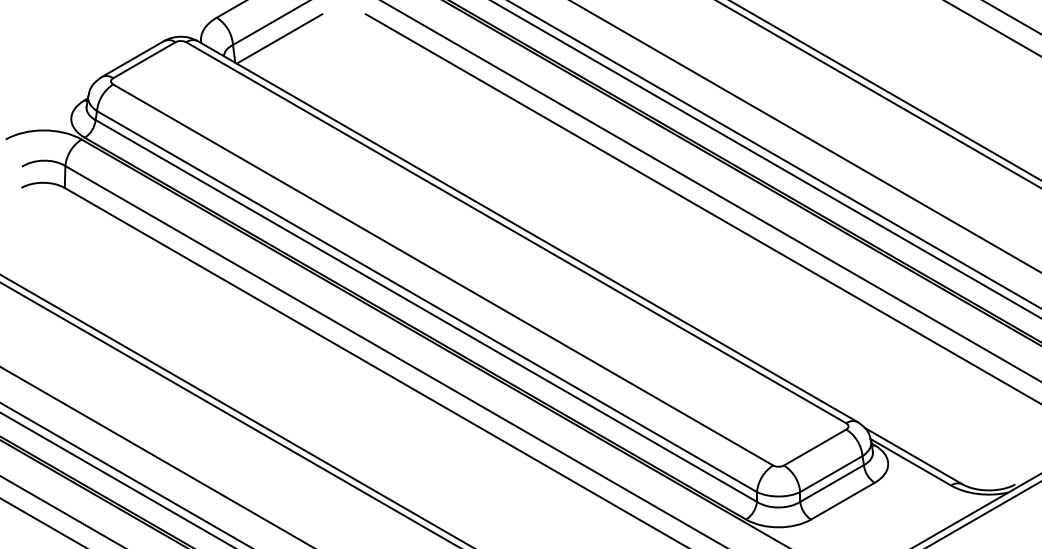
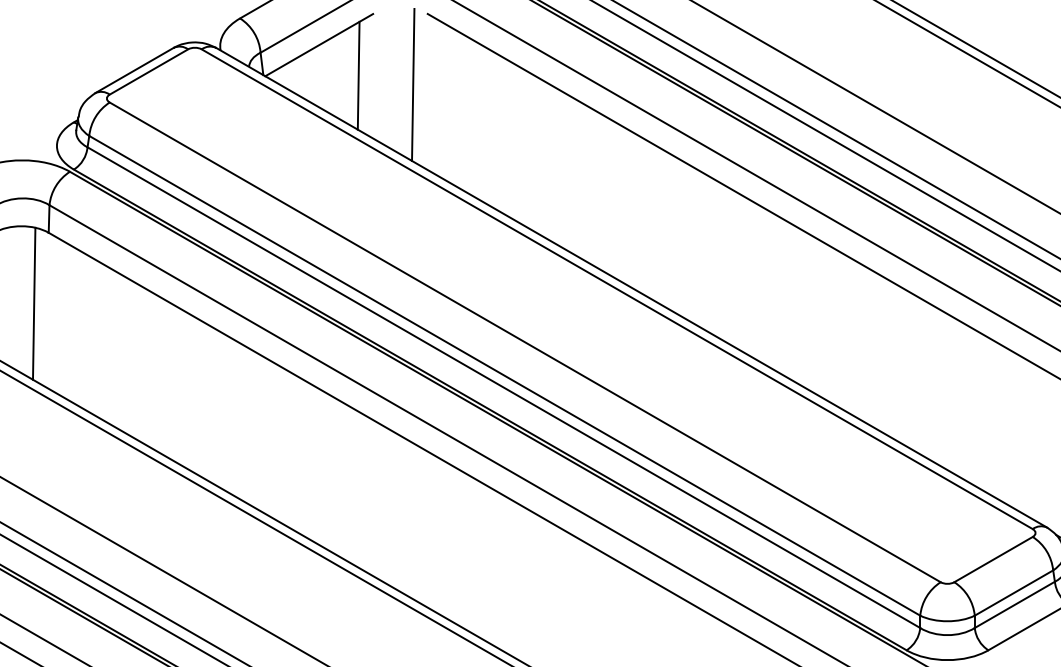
line: (310, 63) -> (358, 76), added
line: (354, 70) -> (413, 84), added
line: (53, 243) -> (34, 302), added

